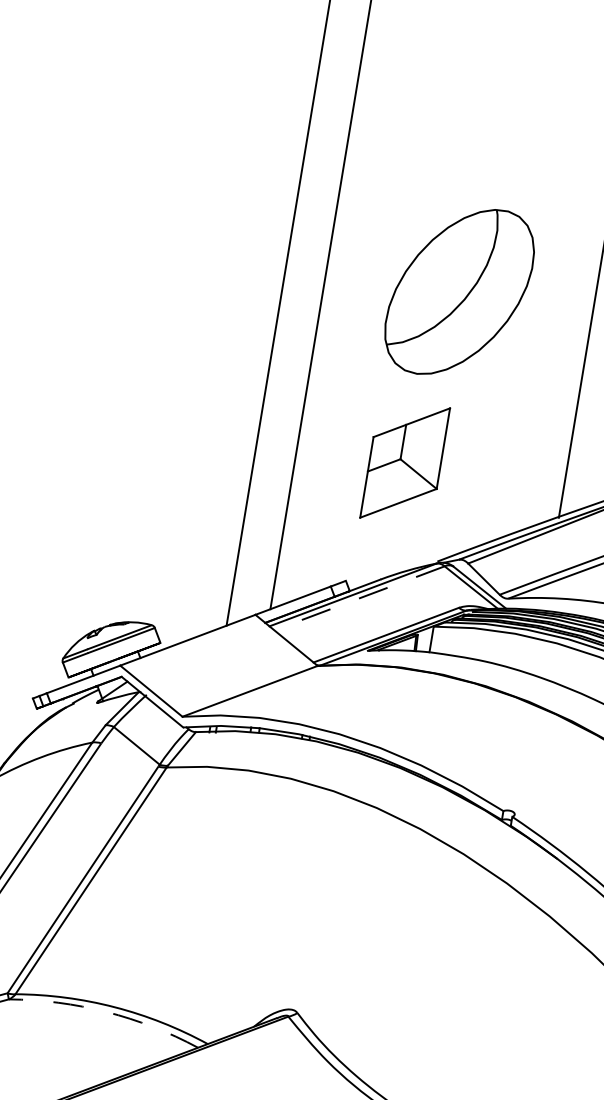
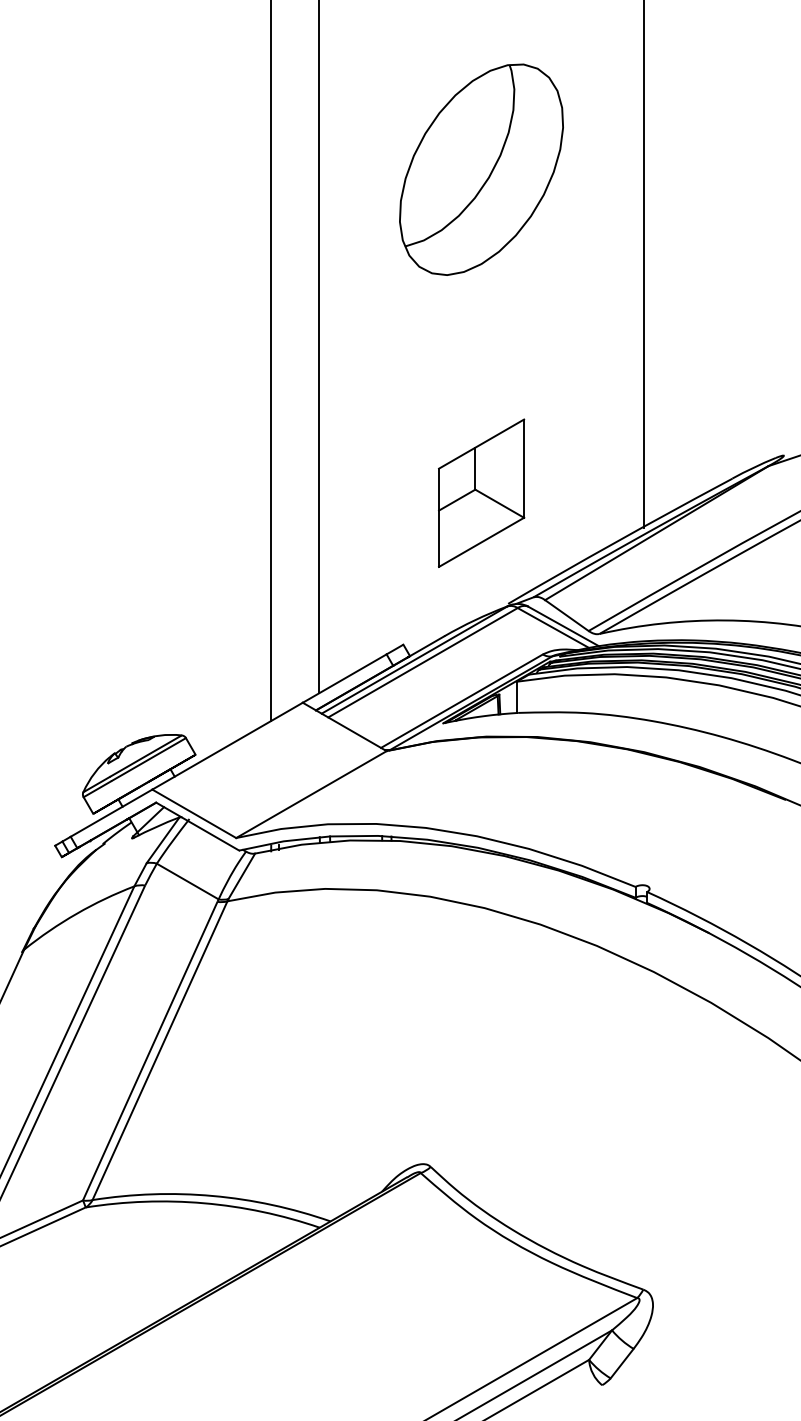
part: (459, 291) -> (481, 169), moved
part: (405, 462) -> (481, 492), moved
line: (359, 598) -> (422, 663), dashed -> solid
arc: (106, 1012) -> (203, 1203), dashed -> solid

